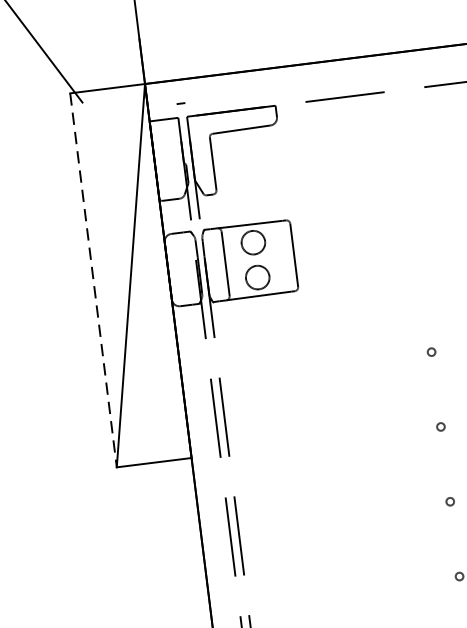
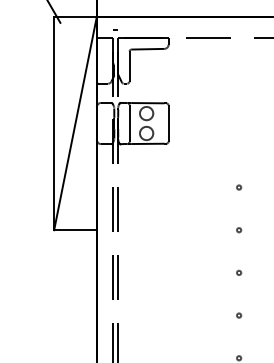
line: (94, 280) -> (54, 123), dashed -> solid

